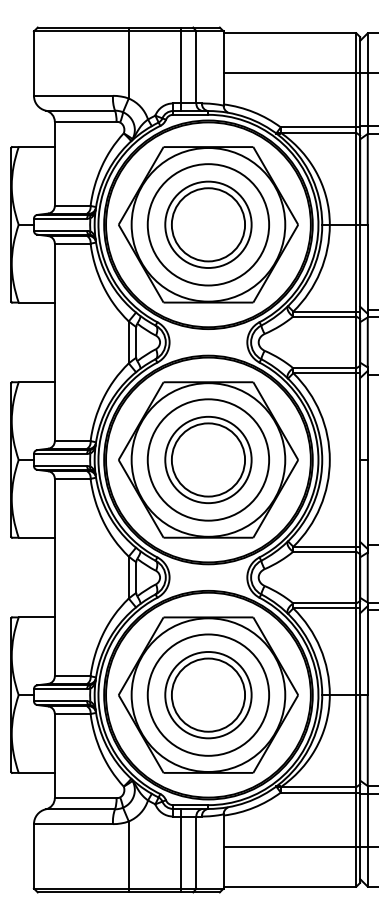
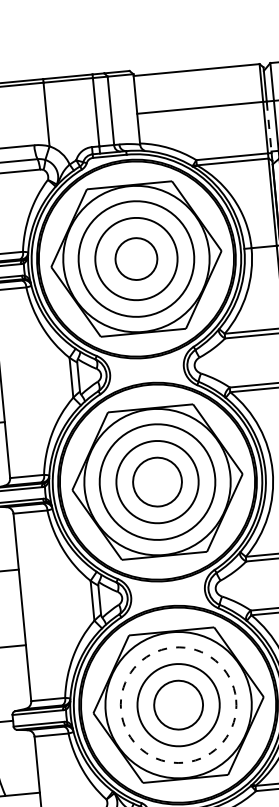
line: (360, 100) -> (269, 127), solid -> dashed
circle: (208, 224) -> (136, 258), size x0.6
circle: (208, 459) -> (157, 481), size x0.7
circle: (208, 694) -> (178, 704), size x0.7
circle: (208, 694) -> (178, 704), solid -> dashed

